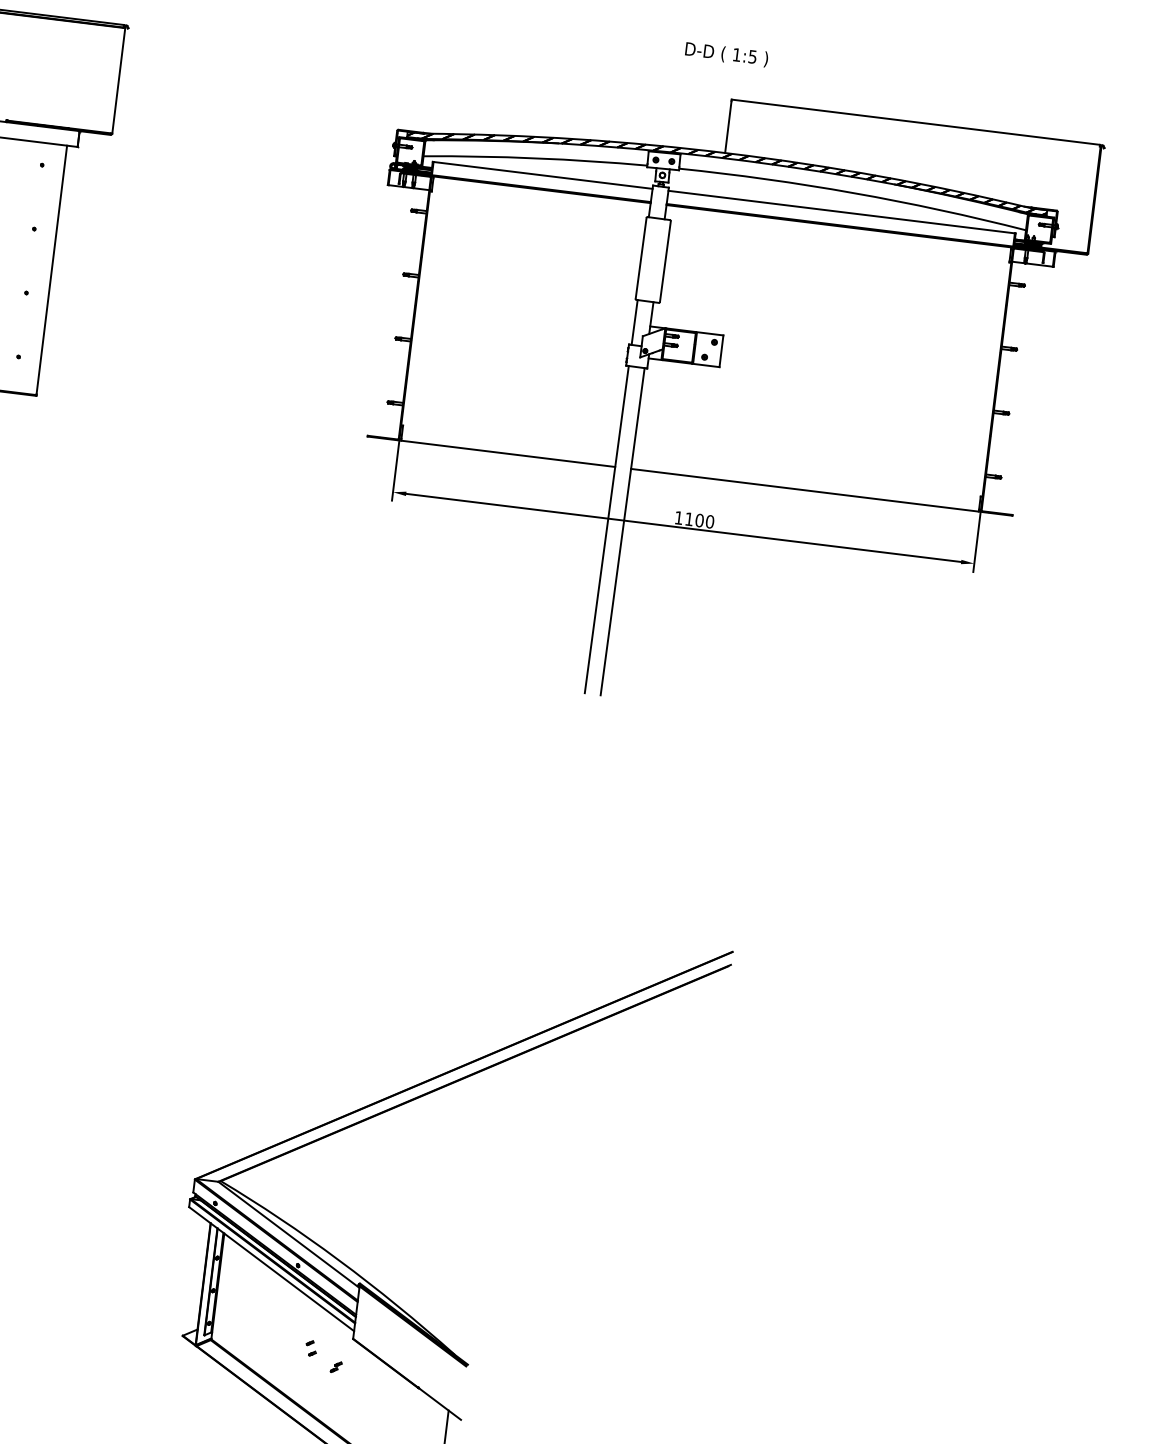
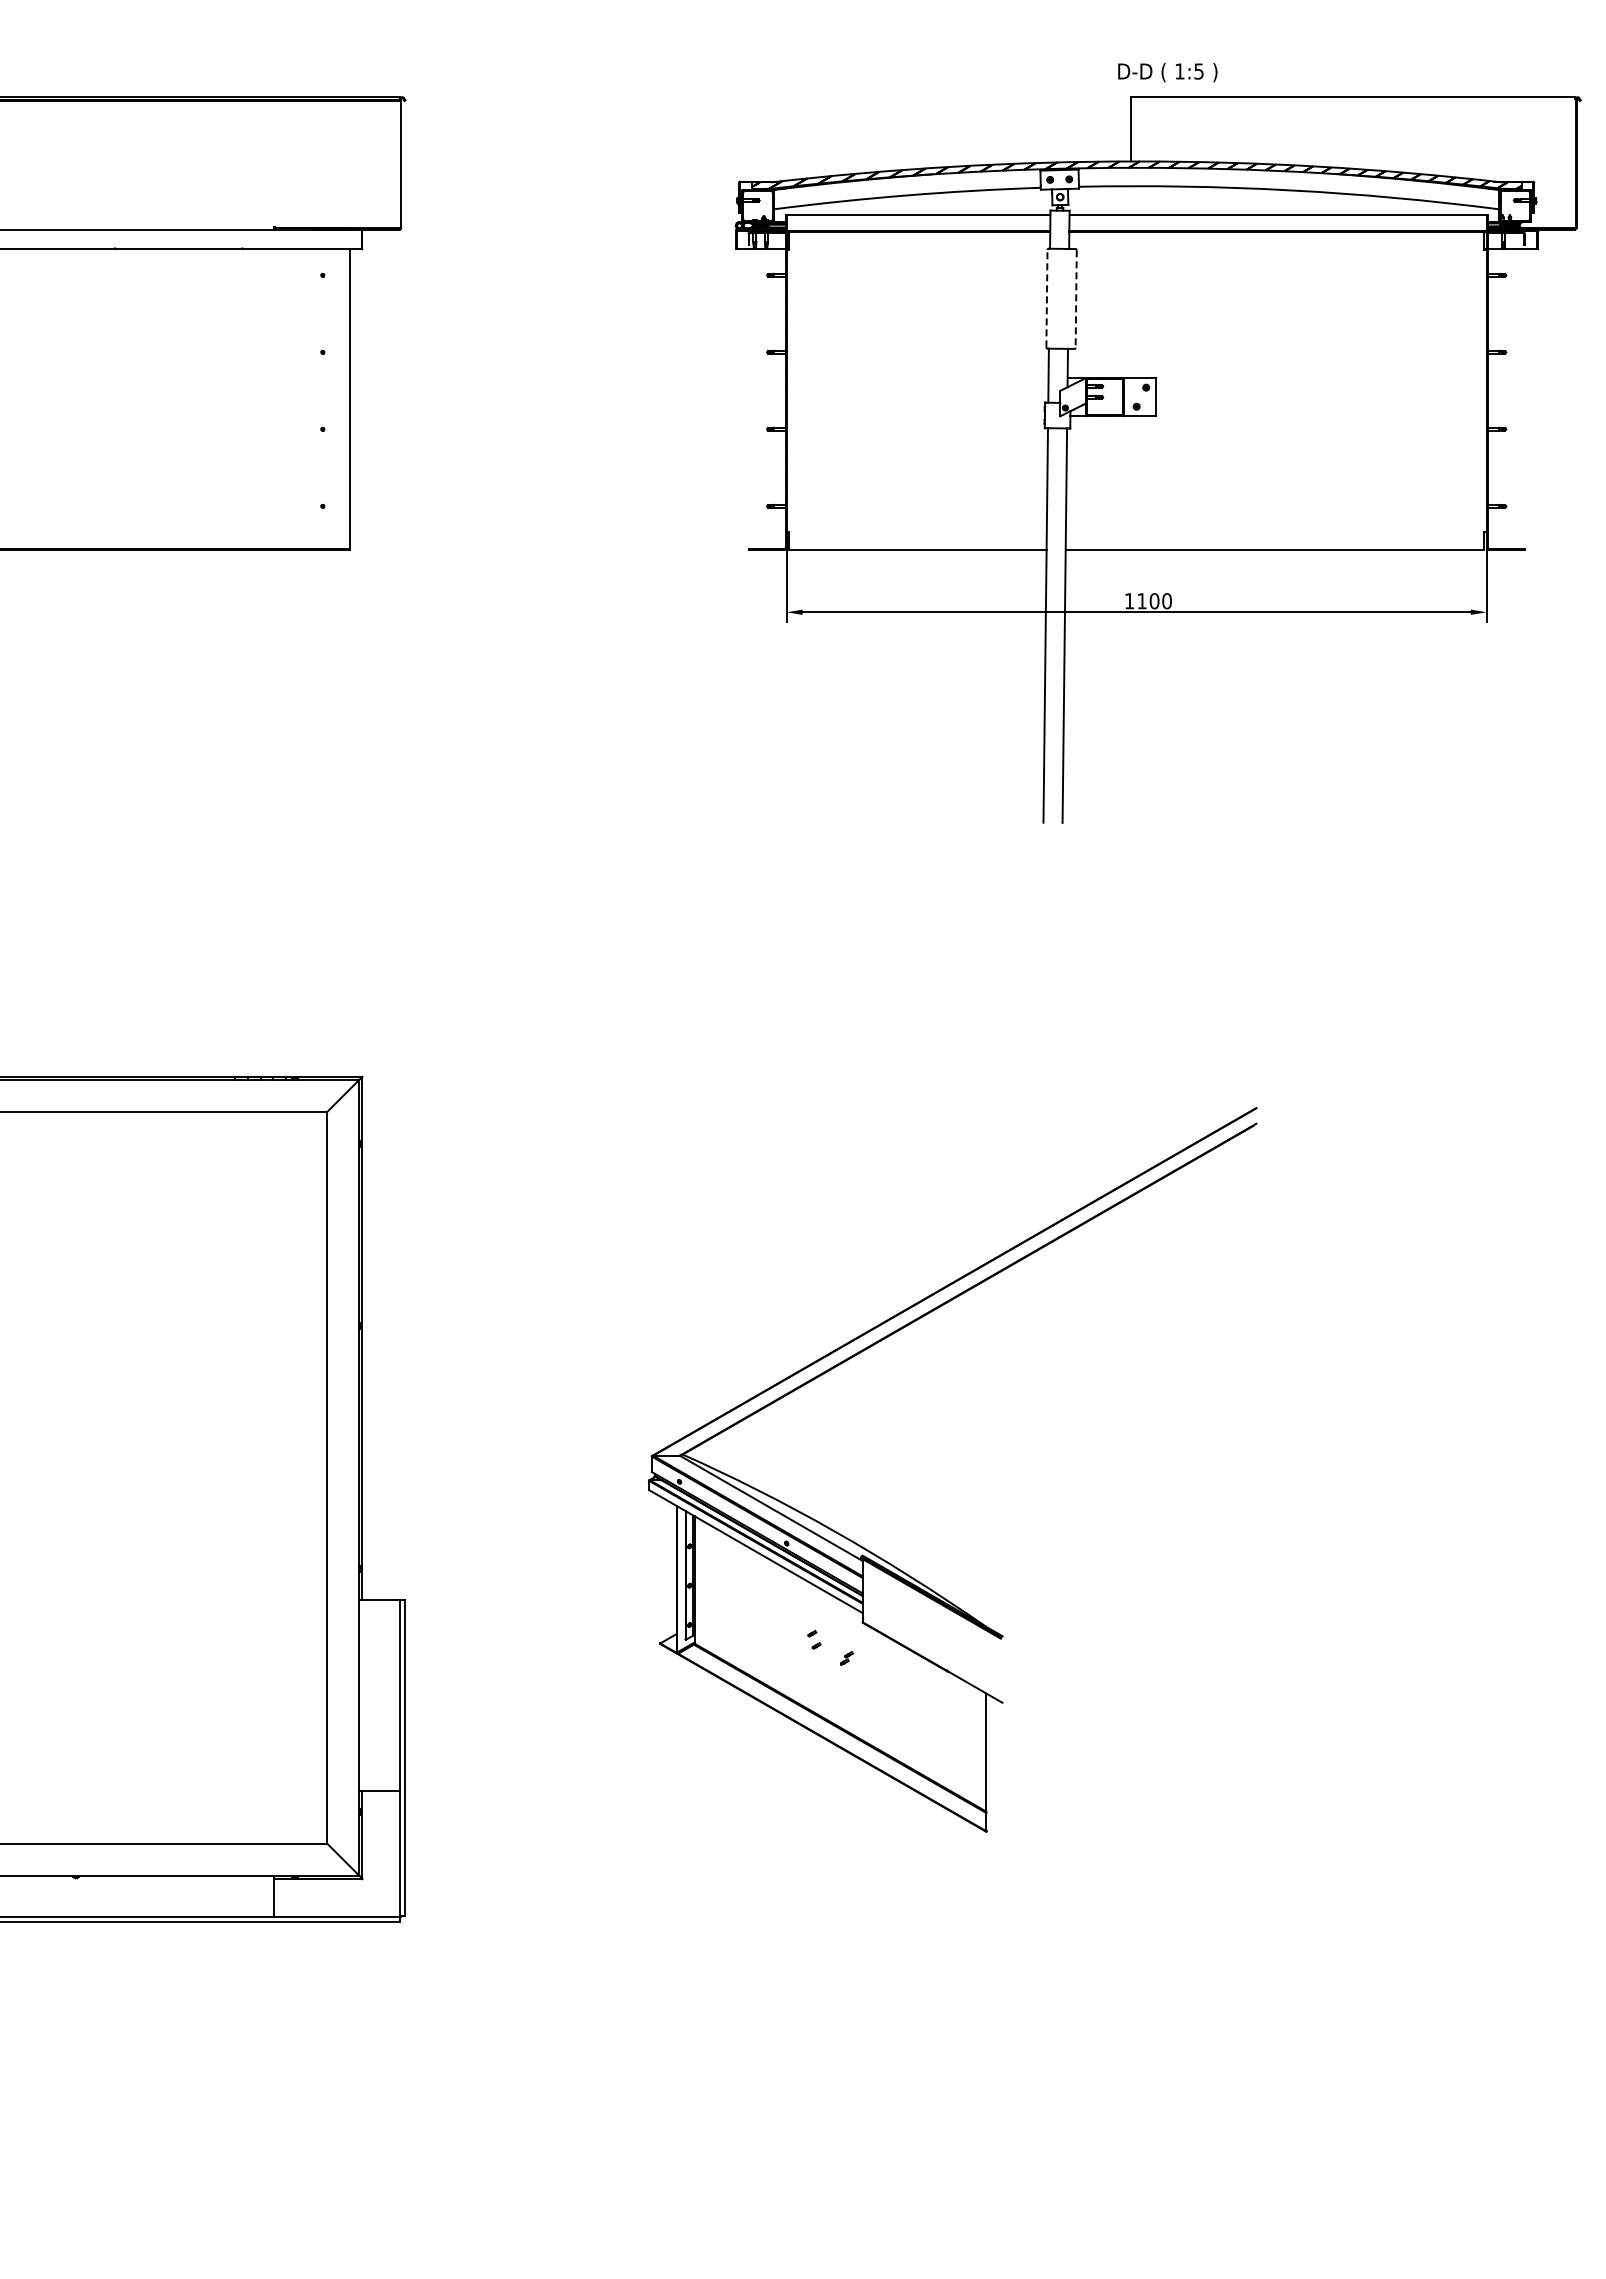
text: (726, 54) -> (1167, 72), moved
line: (640, 258) -> (1046, 298), solid -> dashed
line: (665, 262) -> (1076, 299), solid -> dashed

